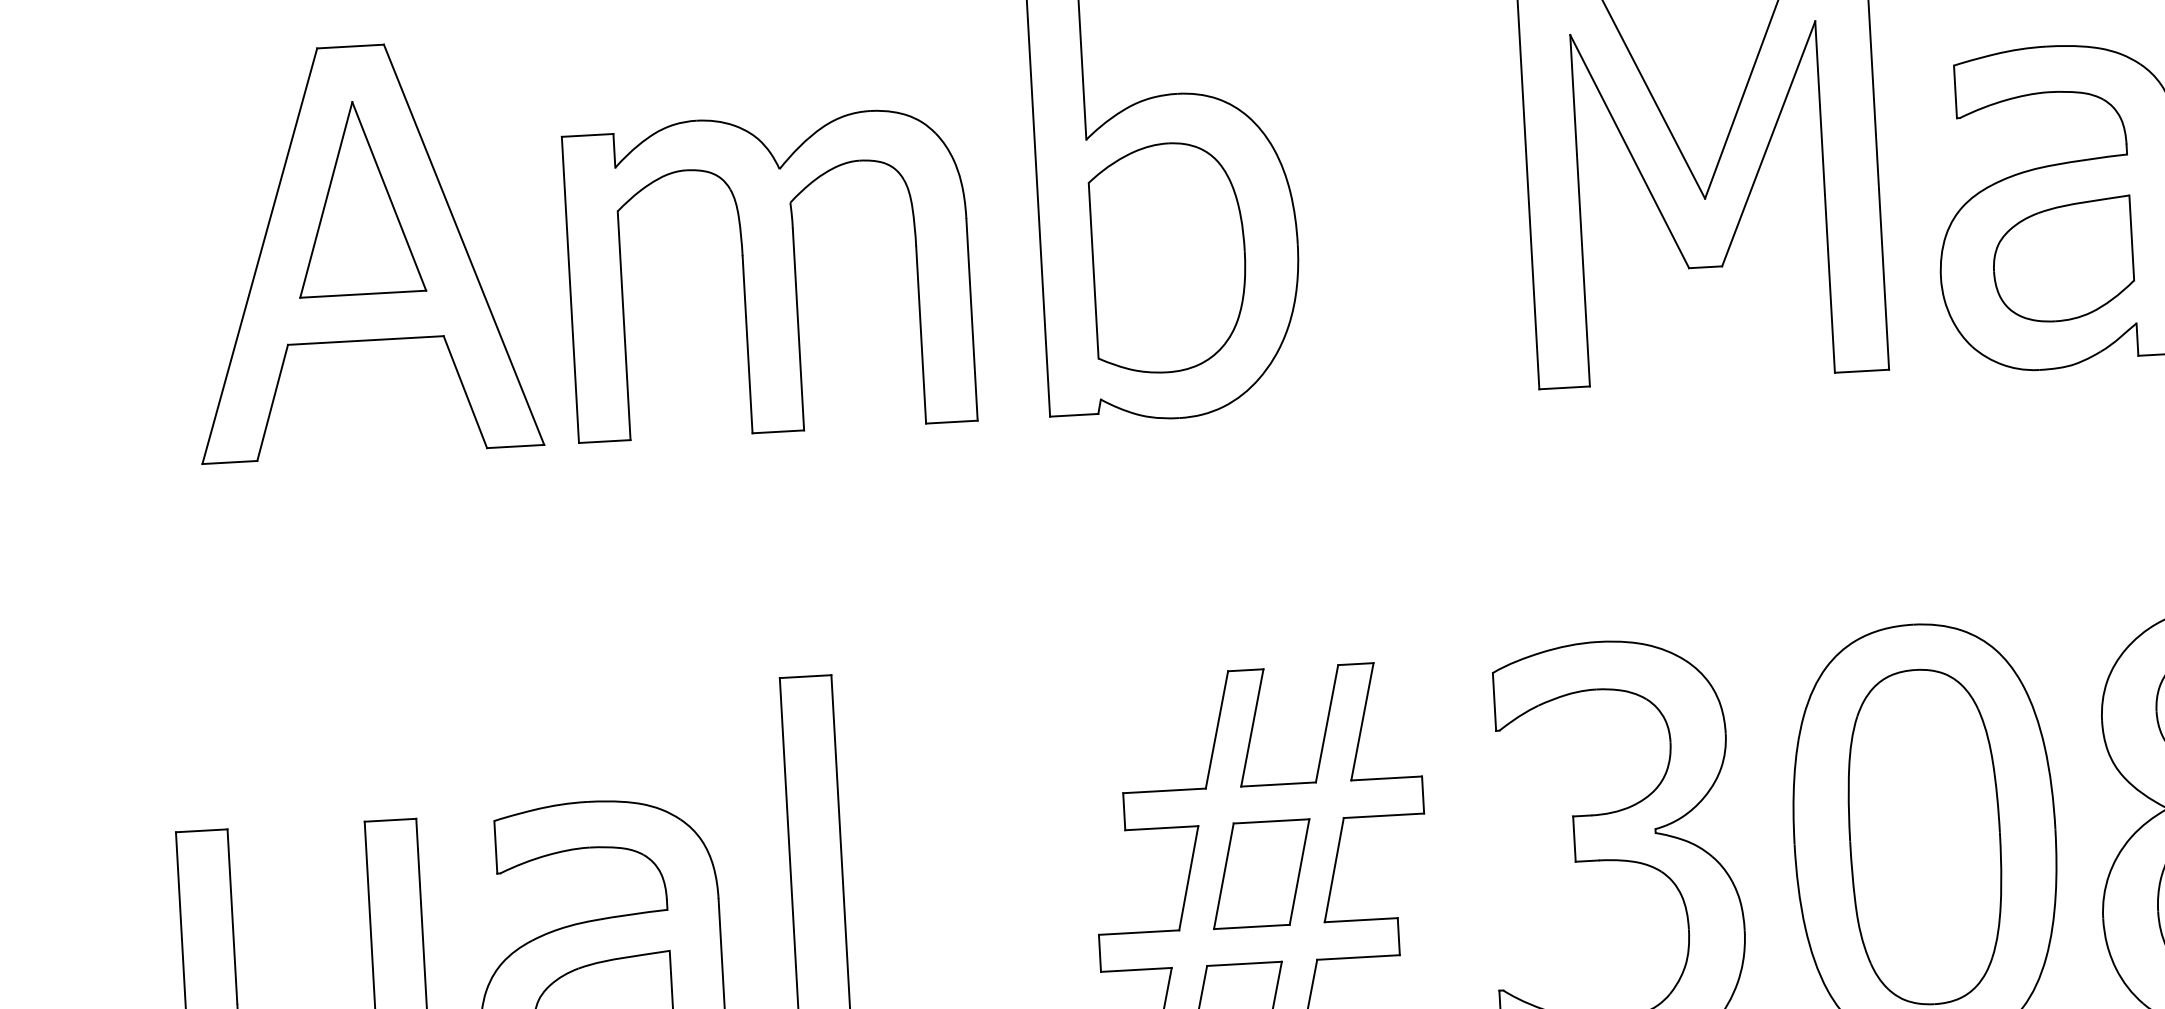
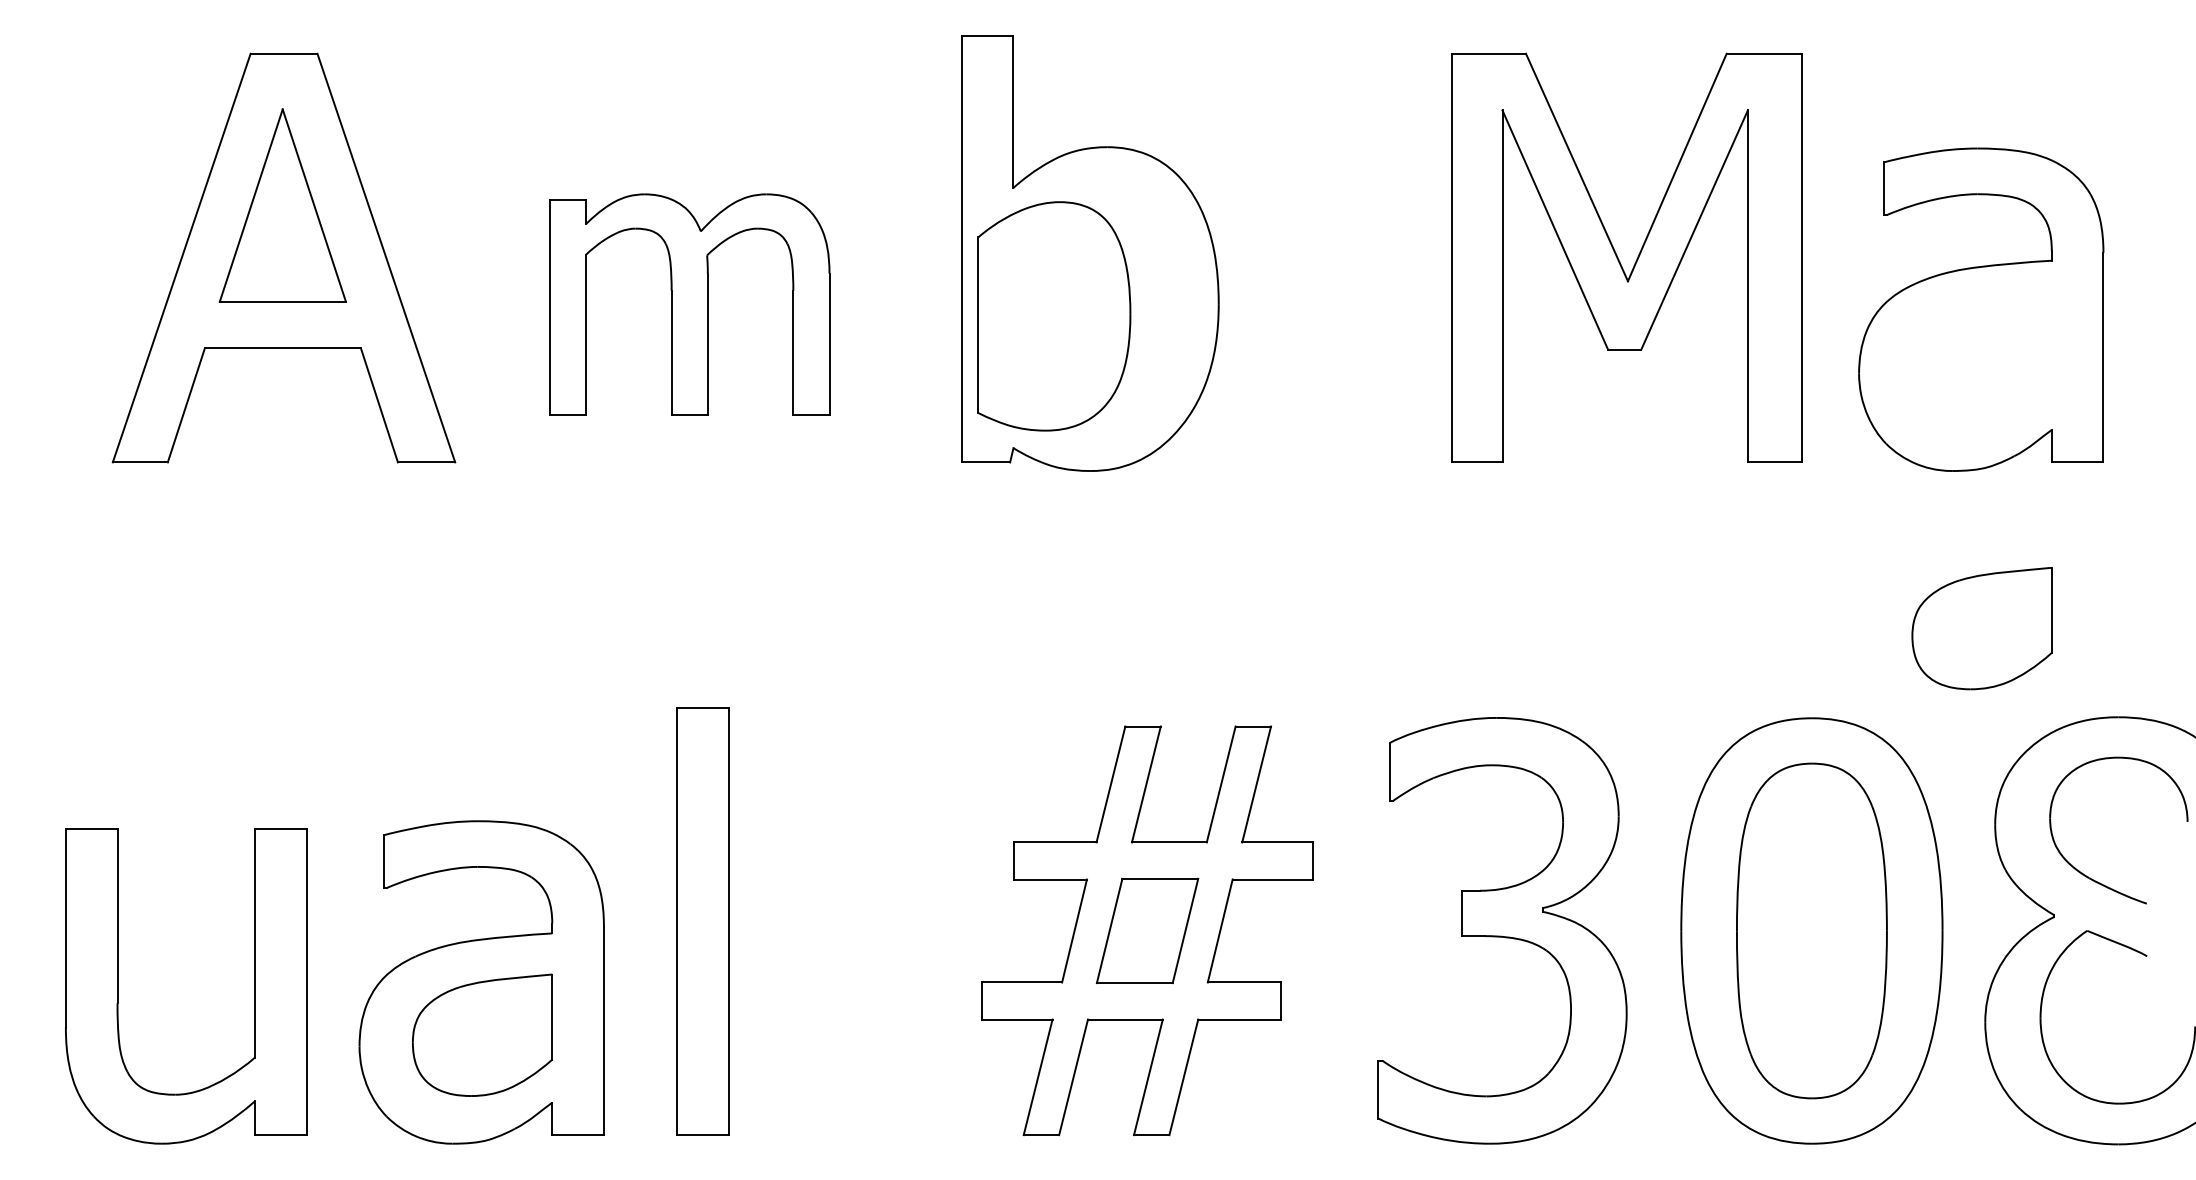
part: (1169, 257) -> (1054, 316), moved
part: (2062, 260) -> (1981, 628), moved
part: (769, 274) -> (689, 304), size x0.7

